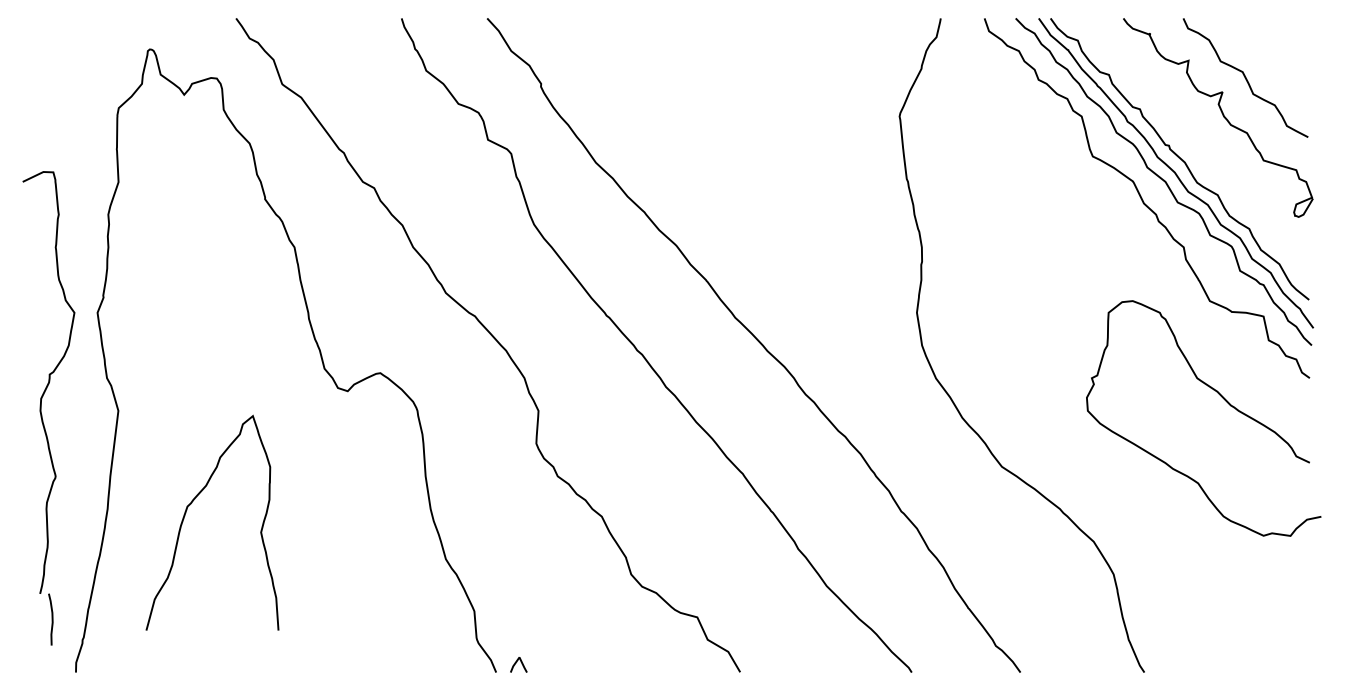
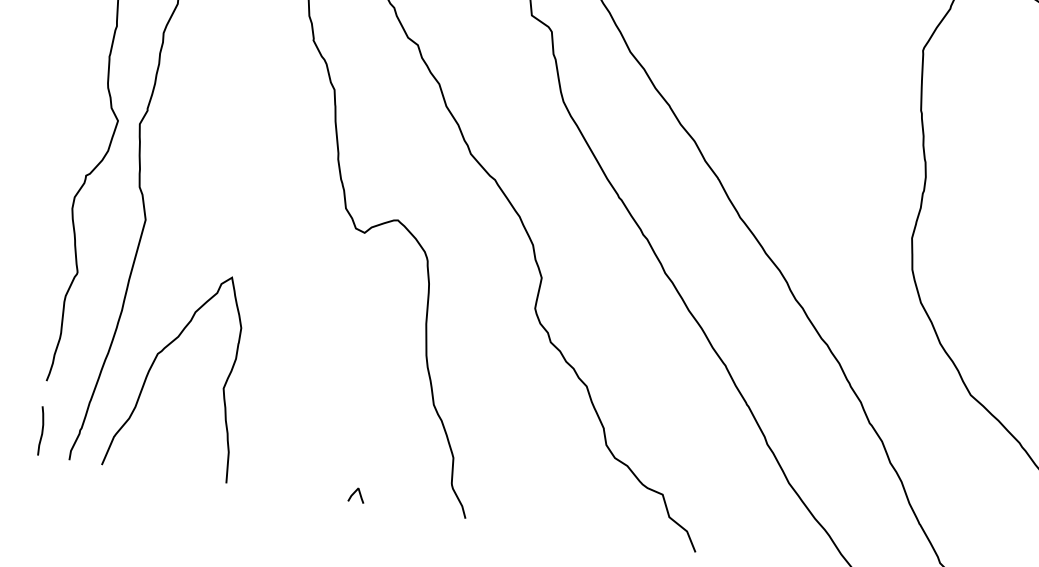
curve: (186, 513) -> (155, 360), moved
curve: (51, 619) -> (41, 430), moved
line: (517, 662) -> (355, 492), moved

